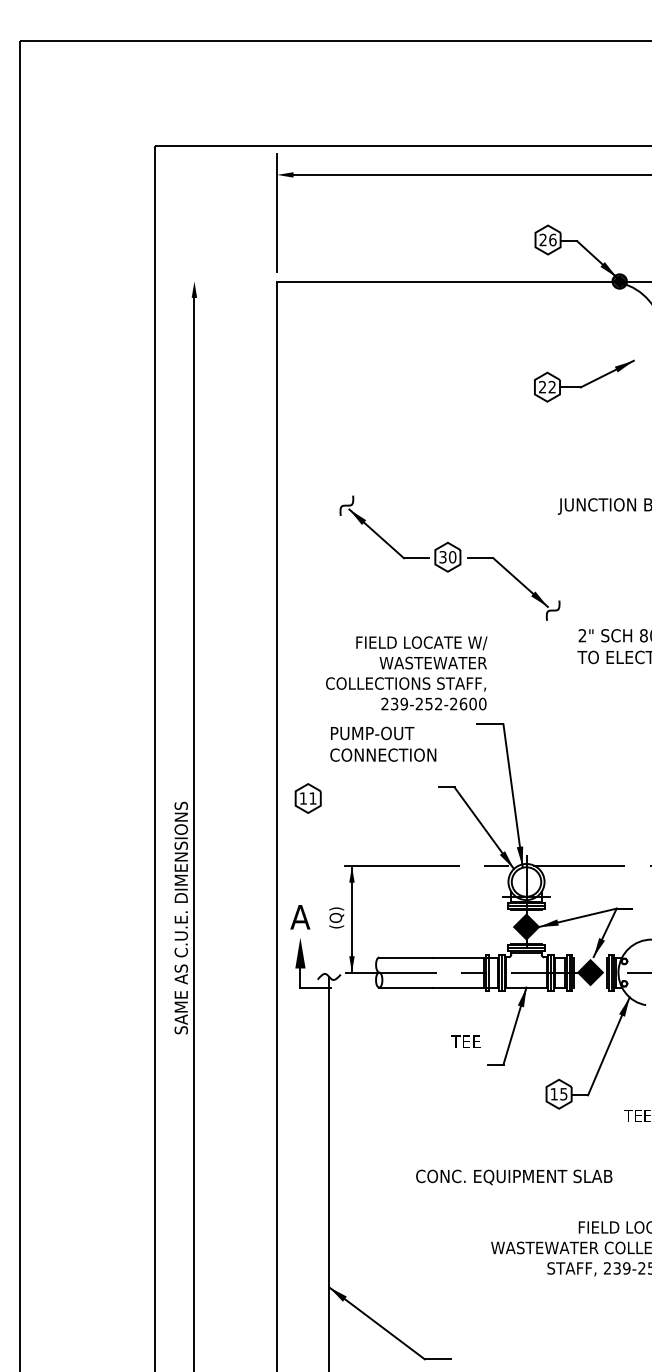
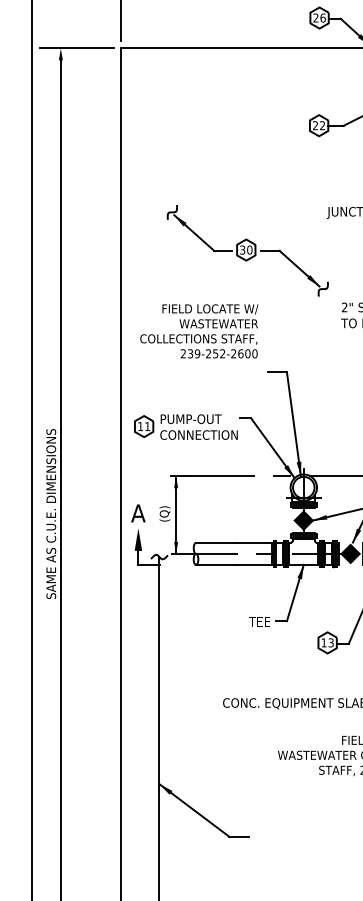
line: (216, 281) -> (77, 48), added
text: (406, 673) -> (199, 331), moved
text: (383, 743) -> (199, 426), moved
text: (465, 1041) -> (259, 621), moved
text: (563, 1093) -> (330, 642), 15 -> 13

